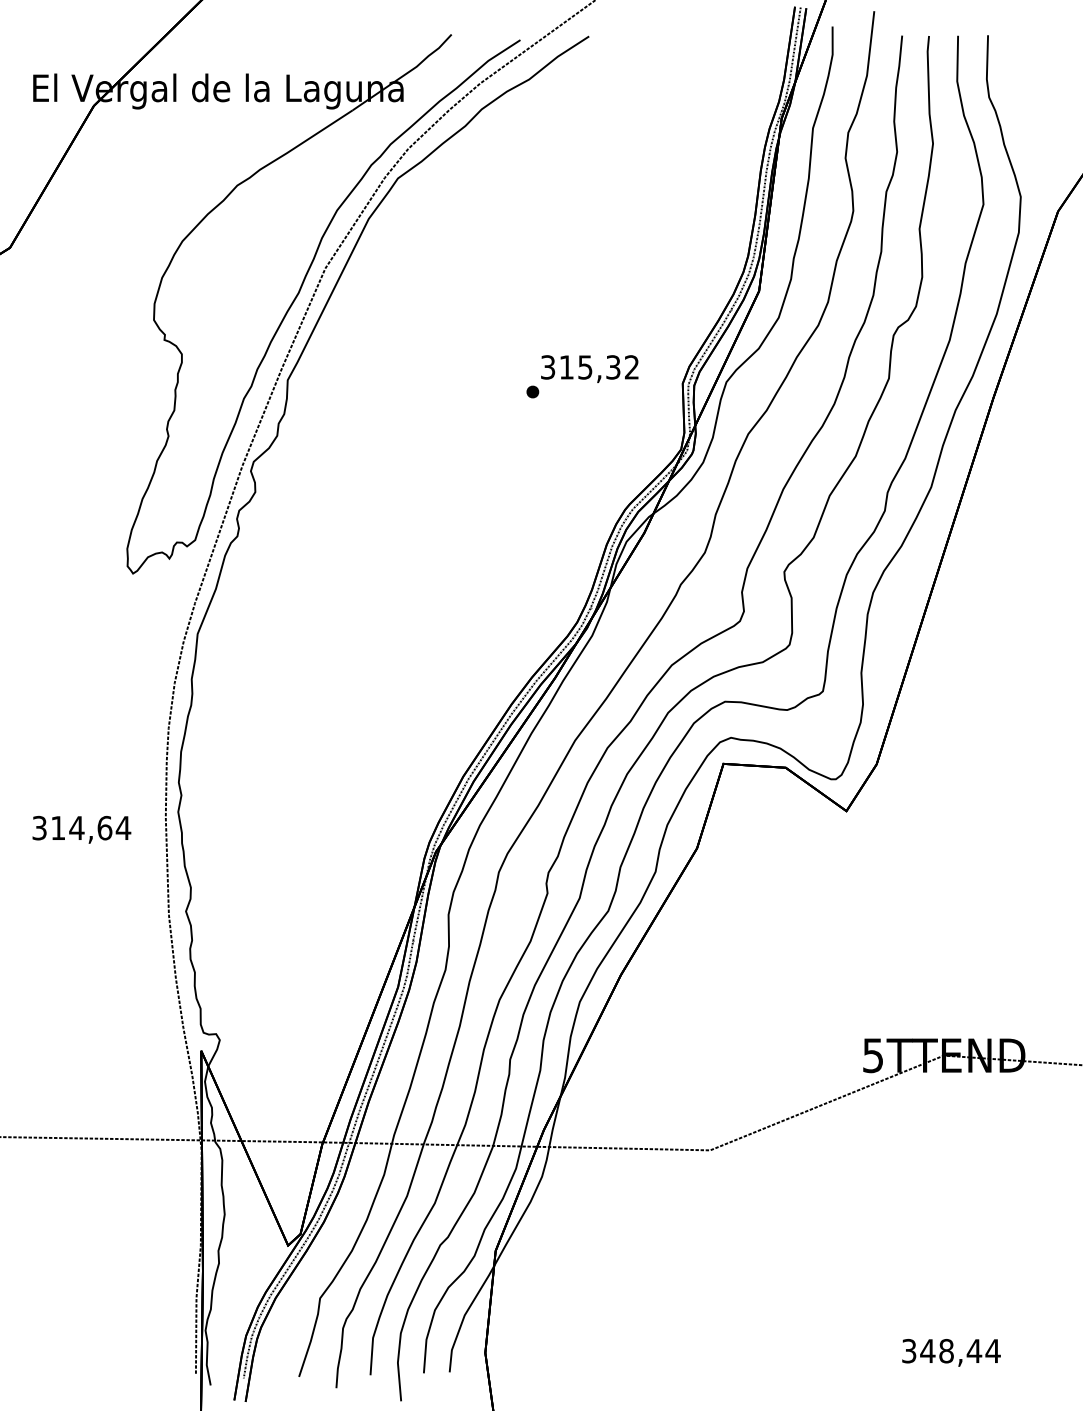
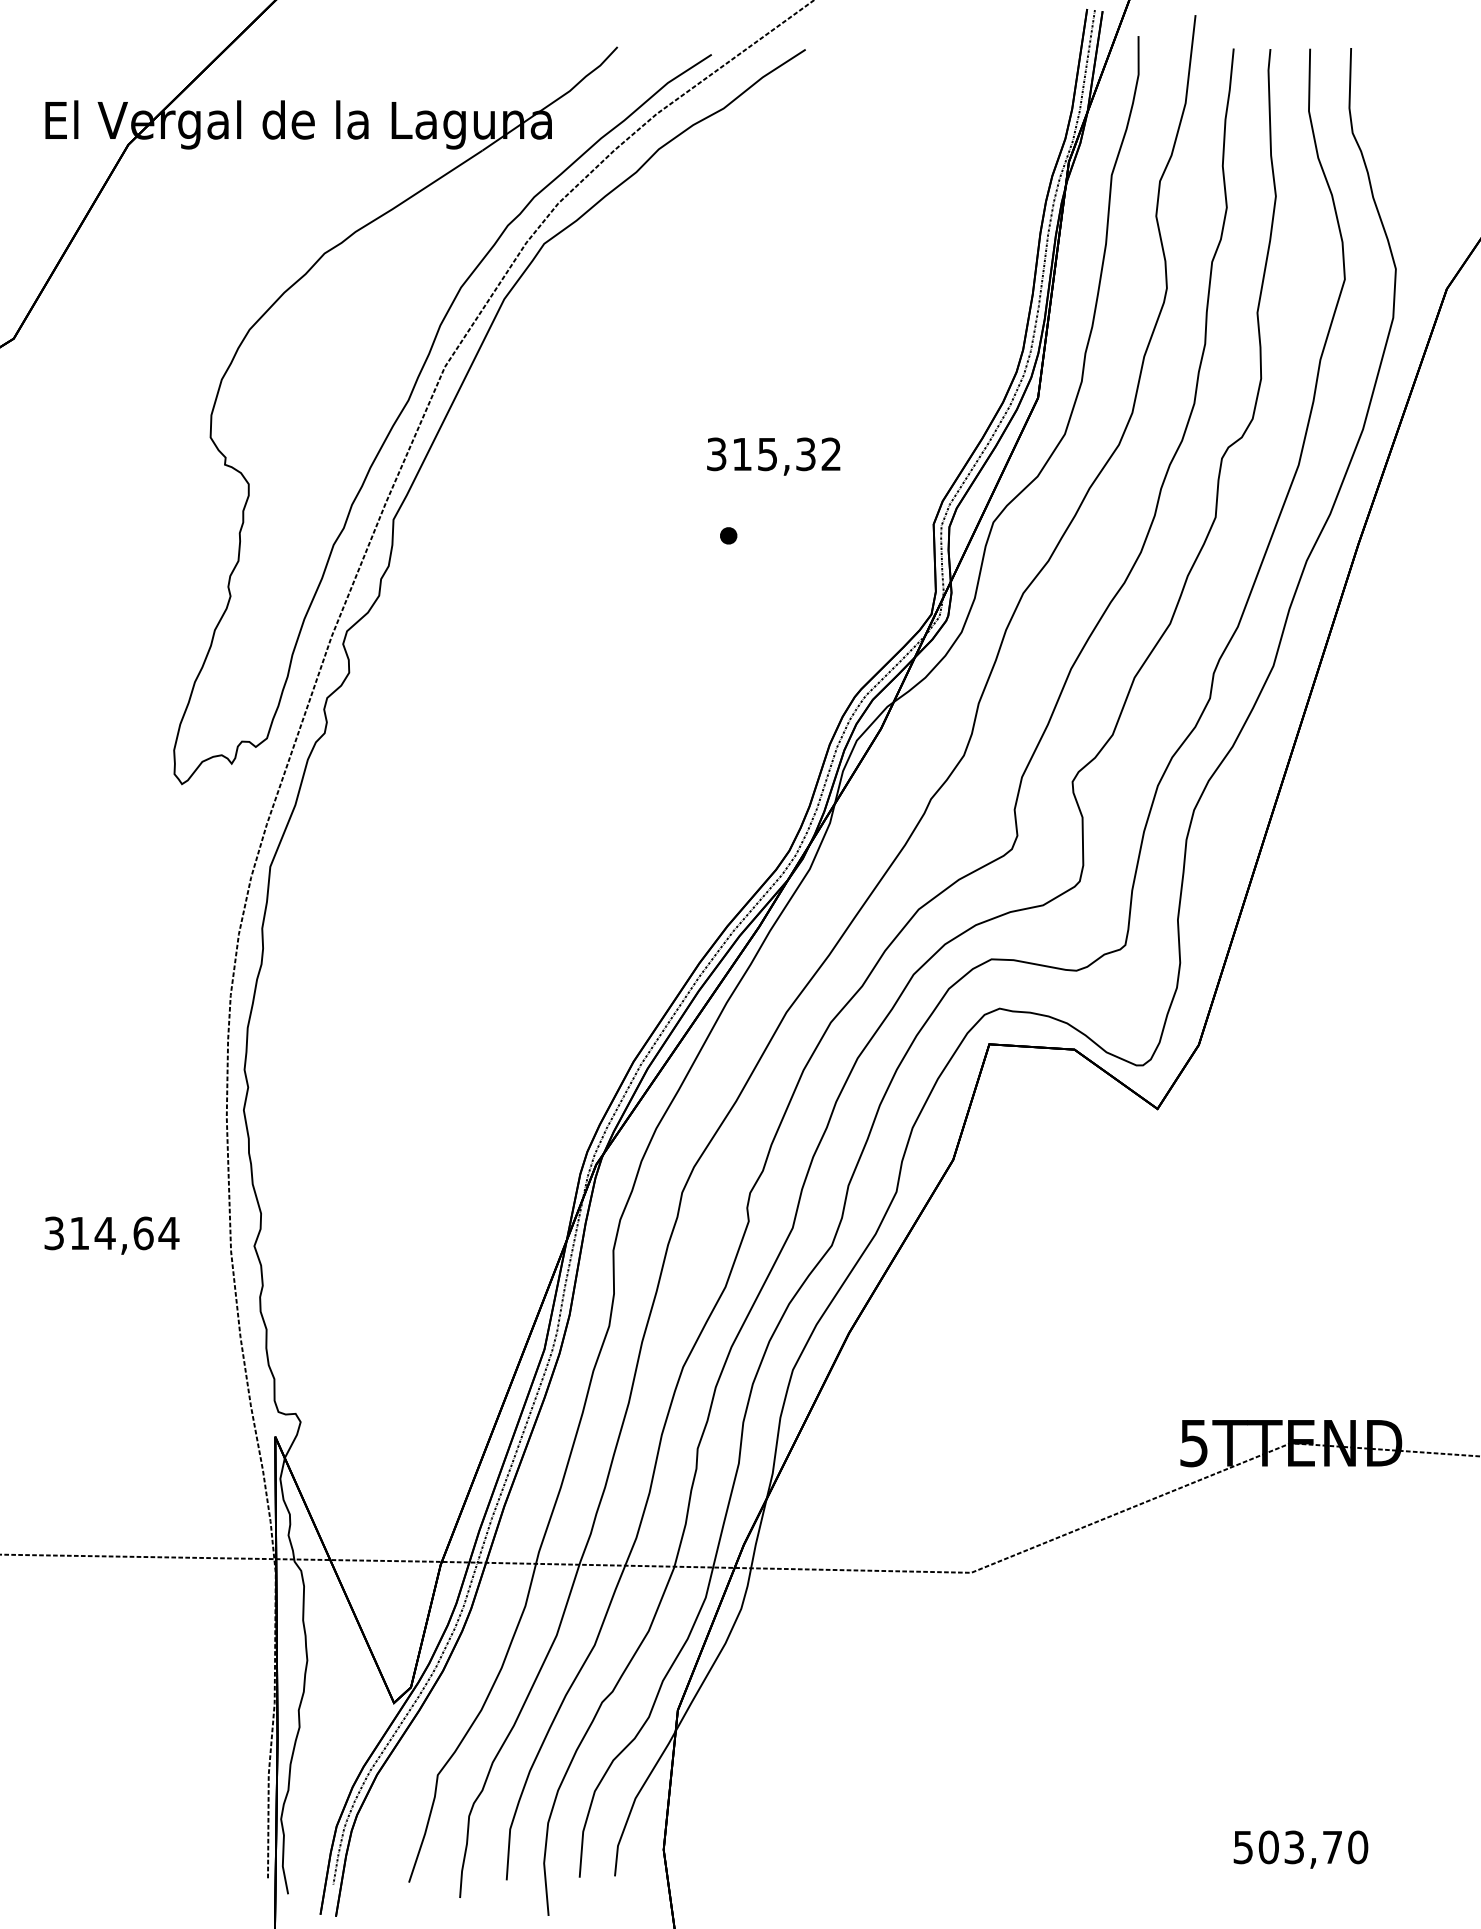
text: (589, 368) -> (773, 455), moved
text: (81, 829) -> (111, 1235), moved
text: (951, 1350) -> (1301, 1846), 348,44 -> 503,70

